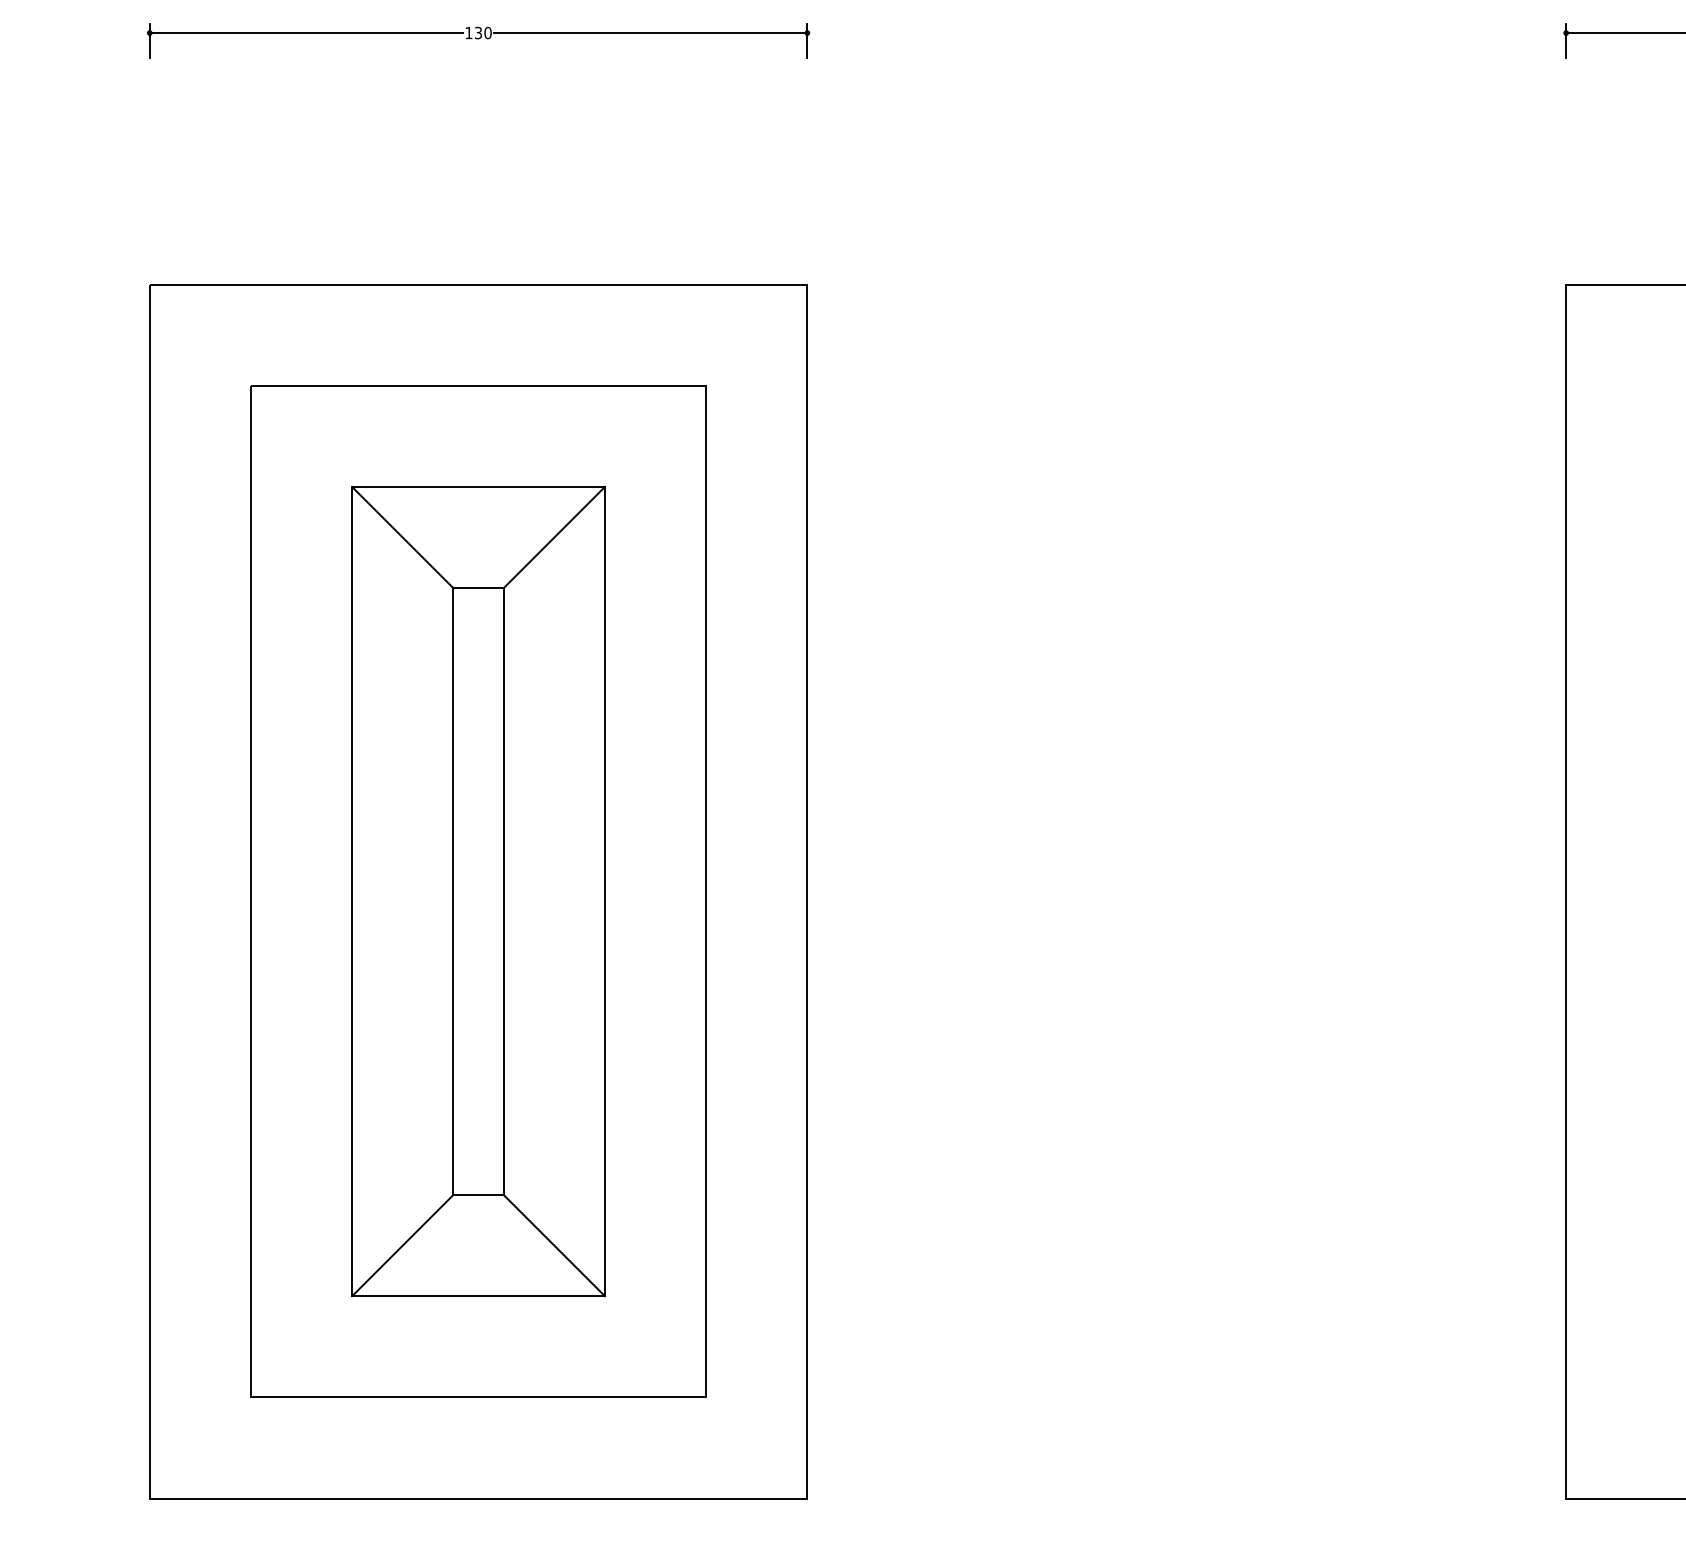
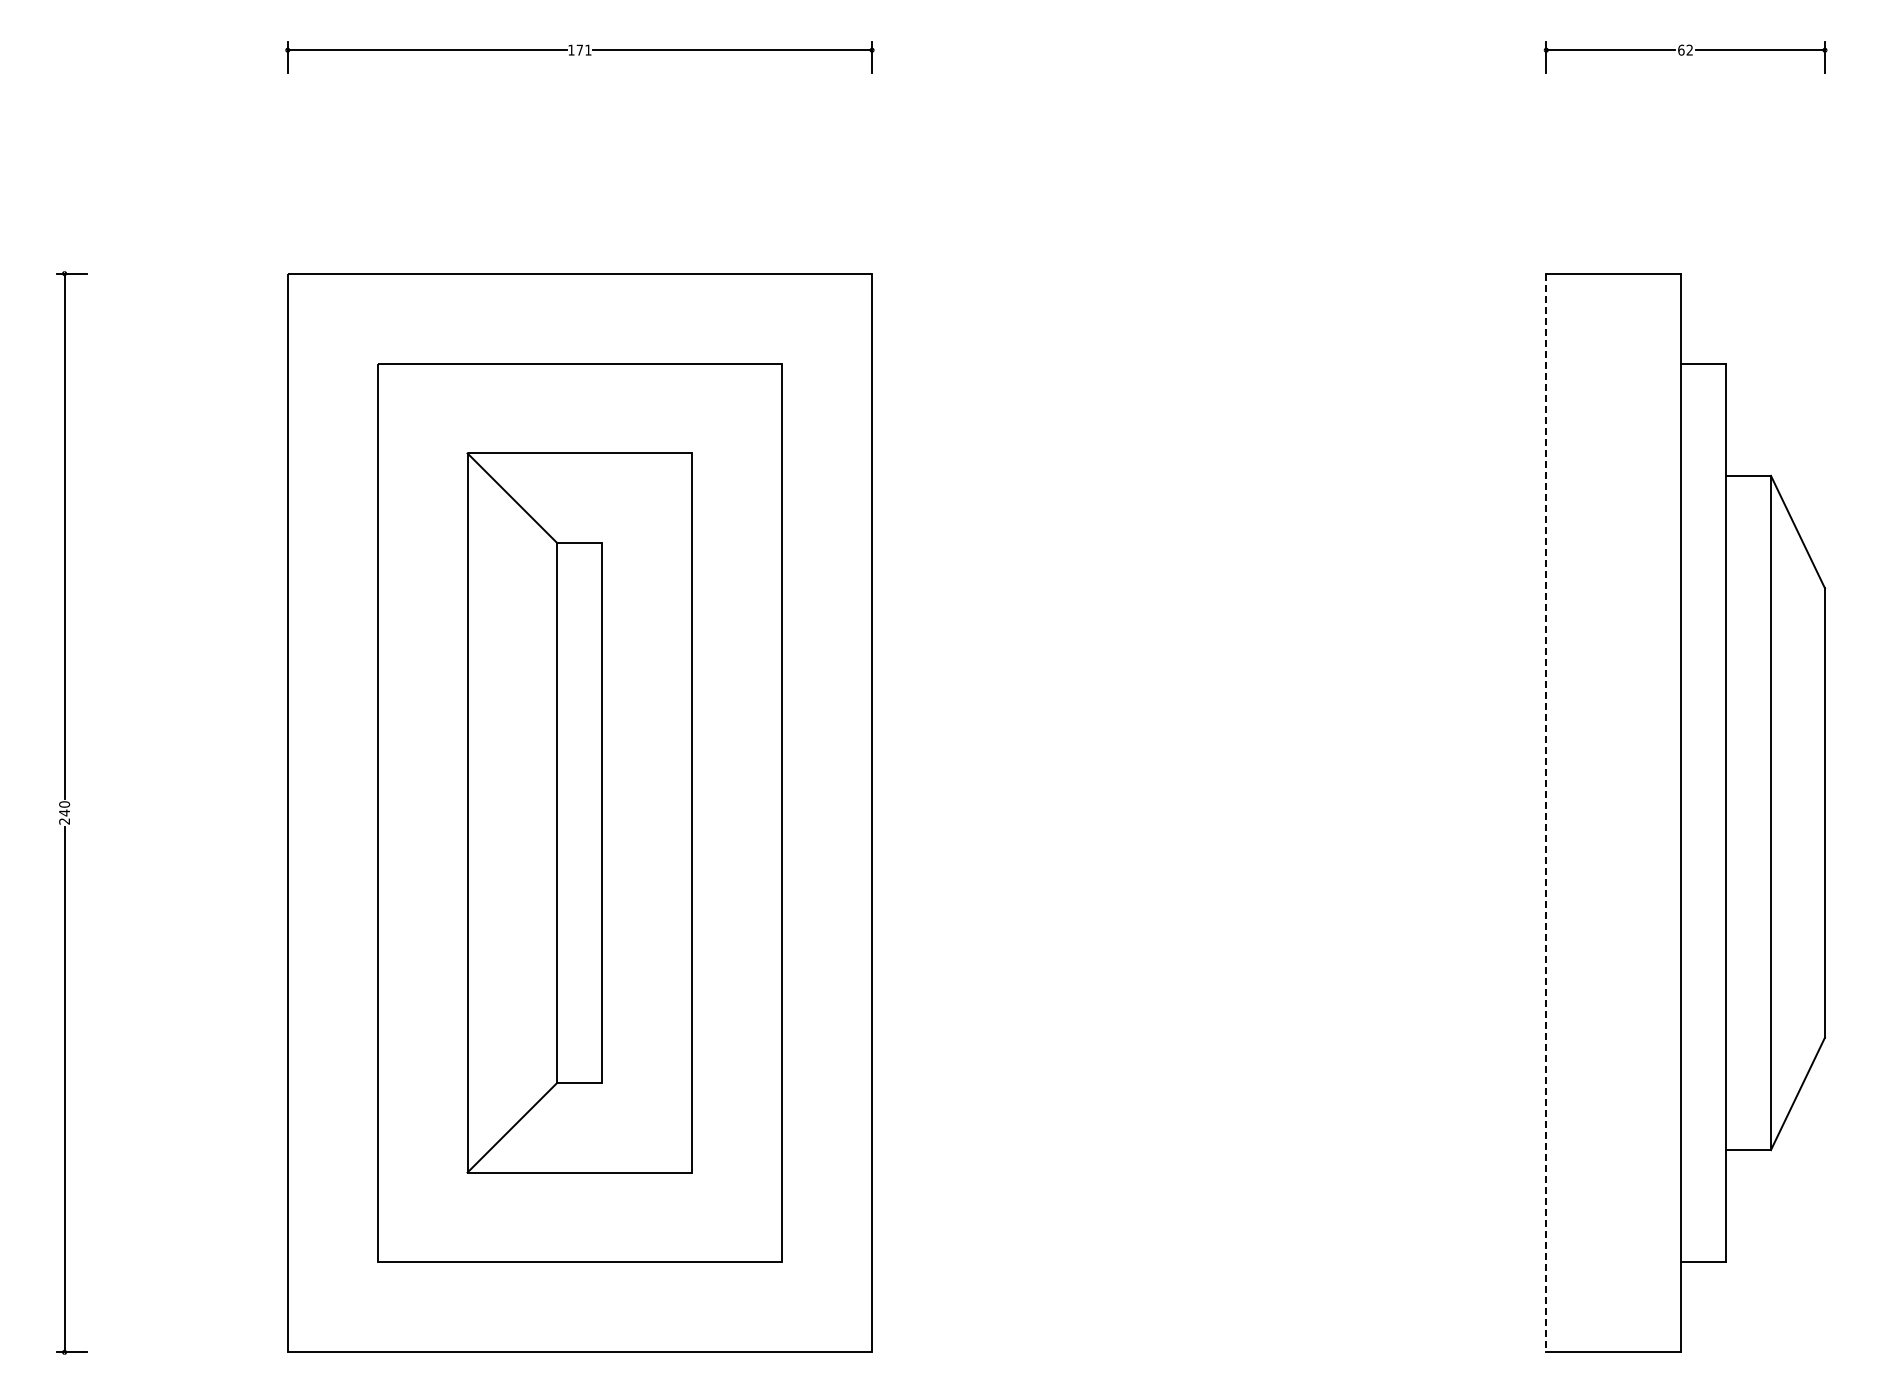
text: (482, 32) -> (583, 49), 130 -> 171
line: (554, 537) -> (647, 498), removed
line: (1566, 892) -> (1546, 813), solid -> dashed
line: (554, 1245) -> (647, 1127), removed

